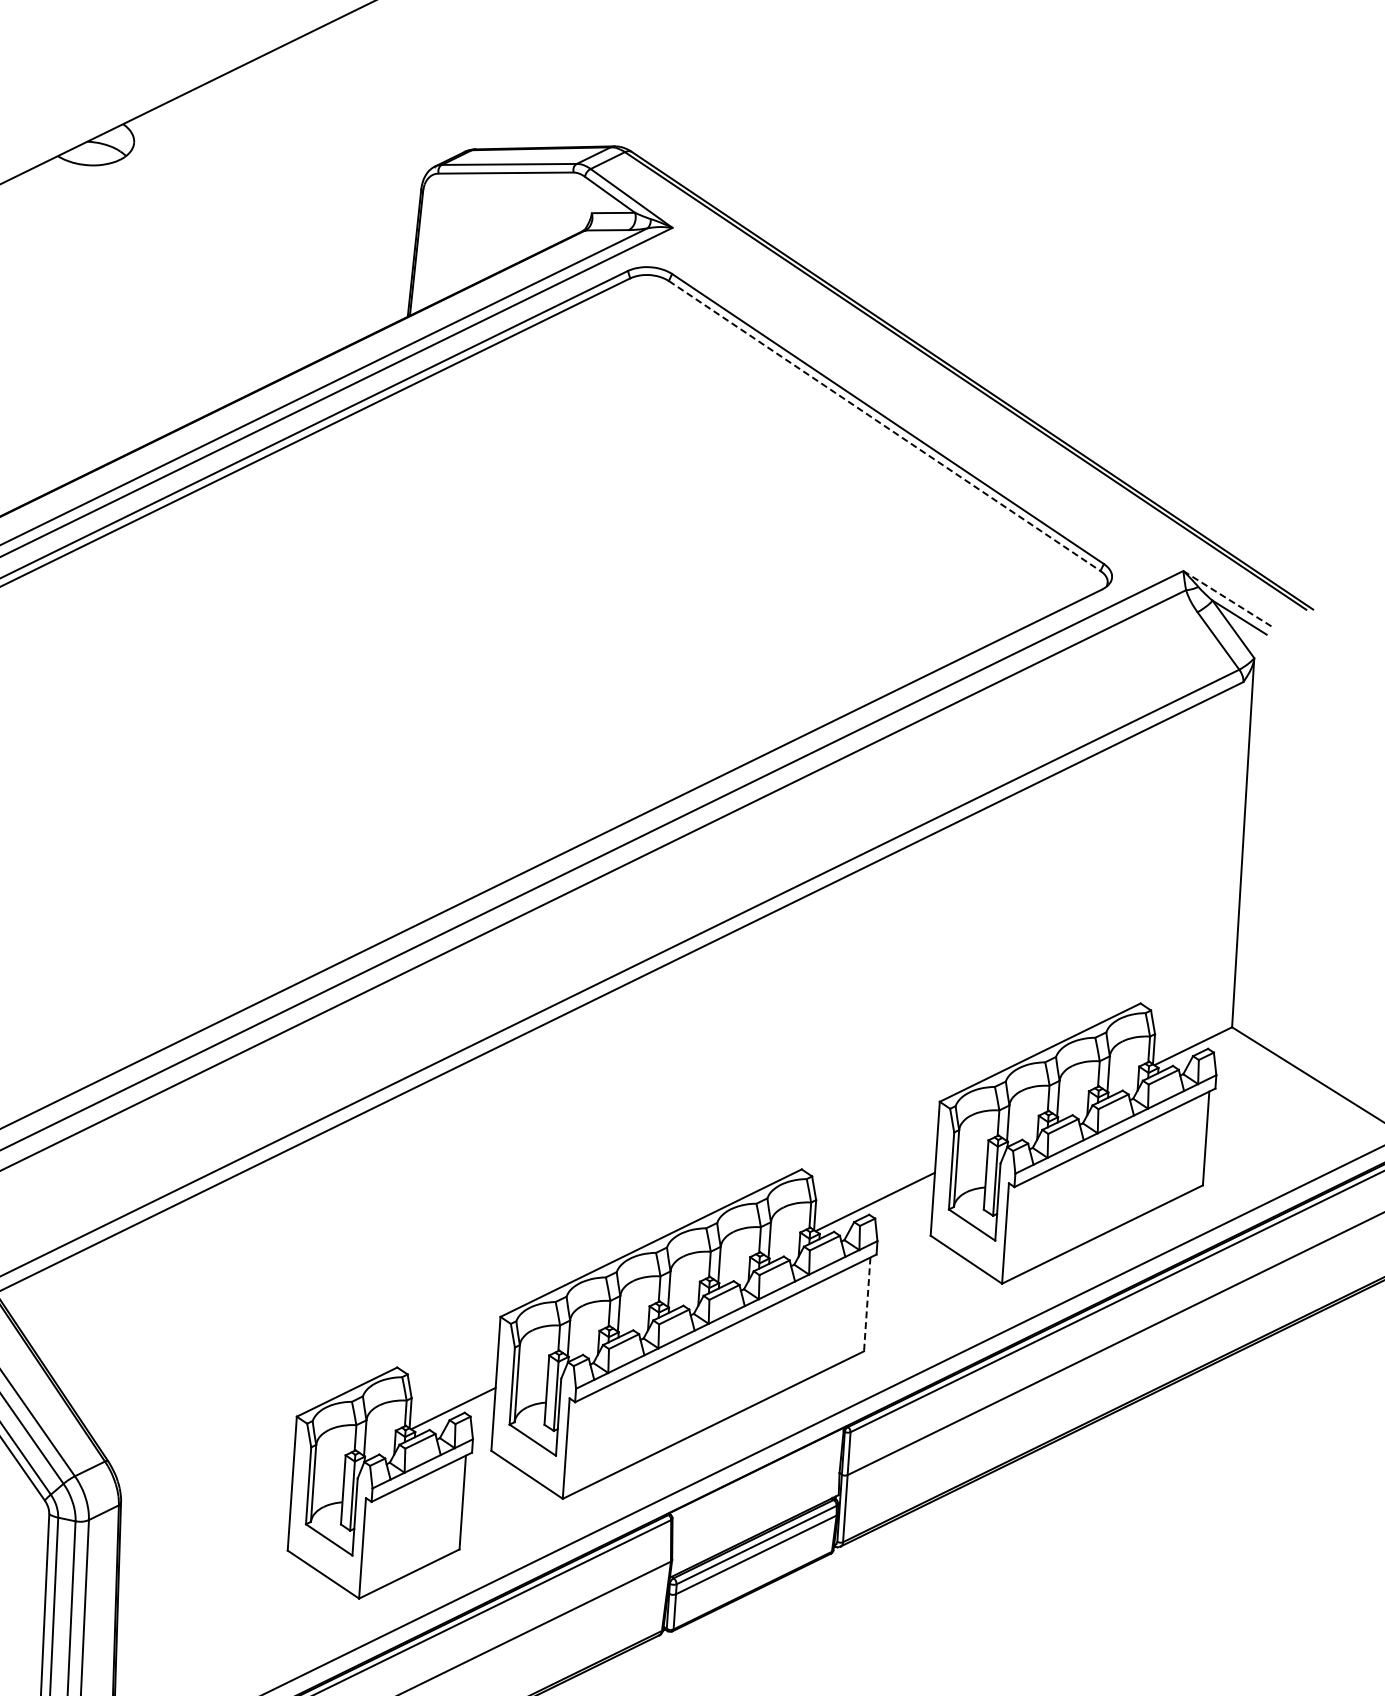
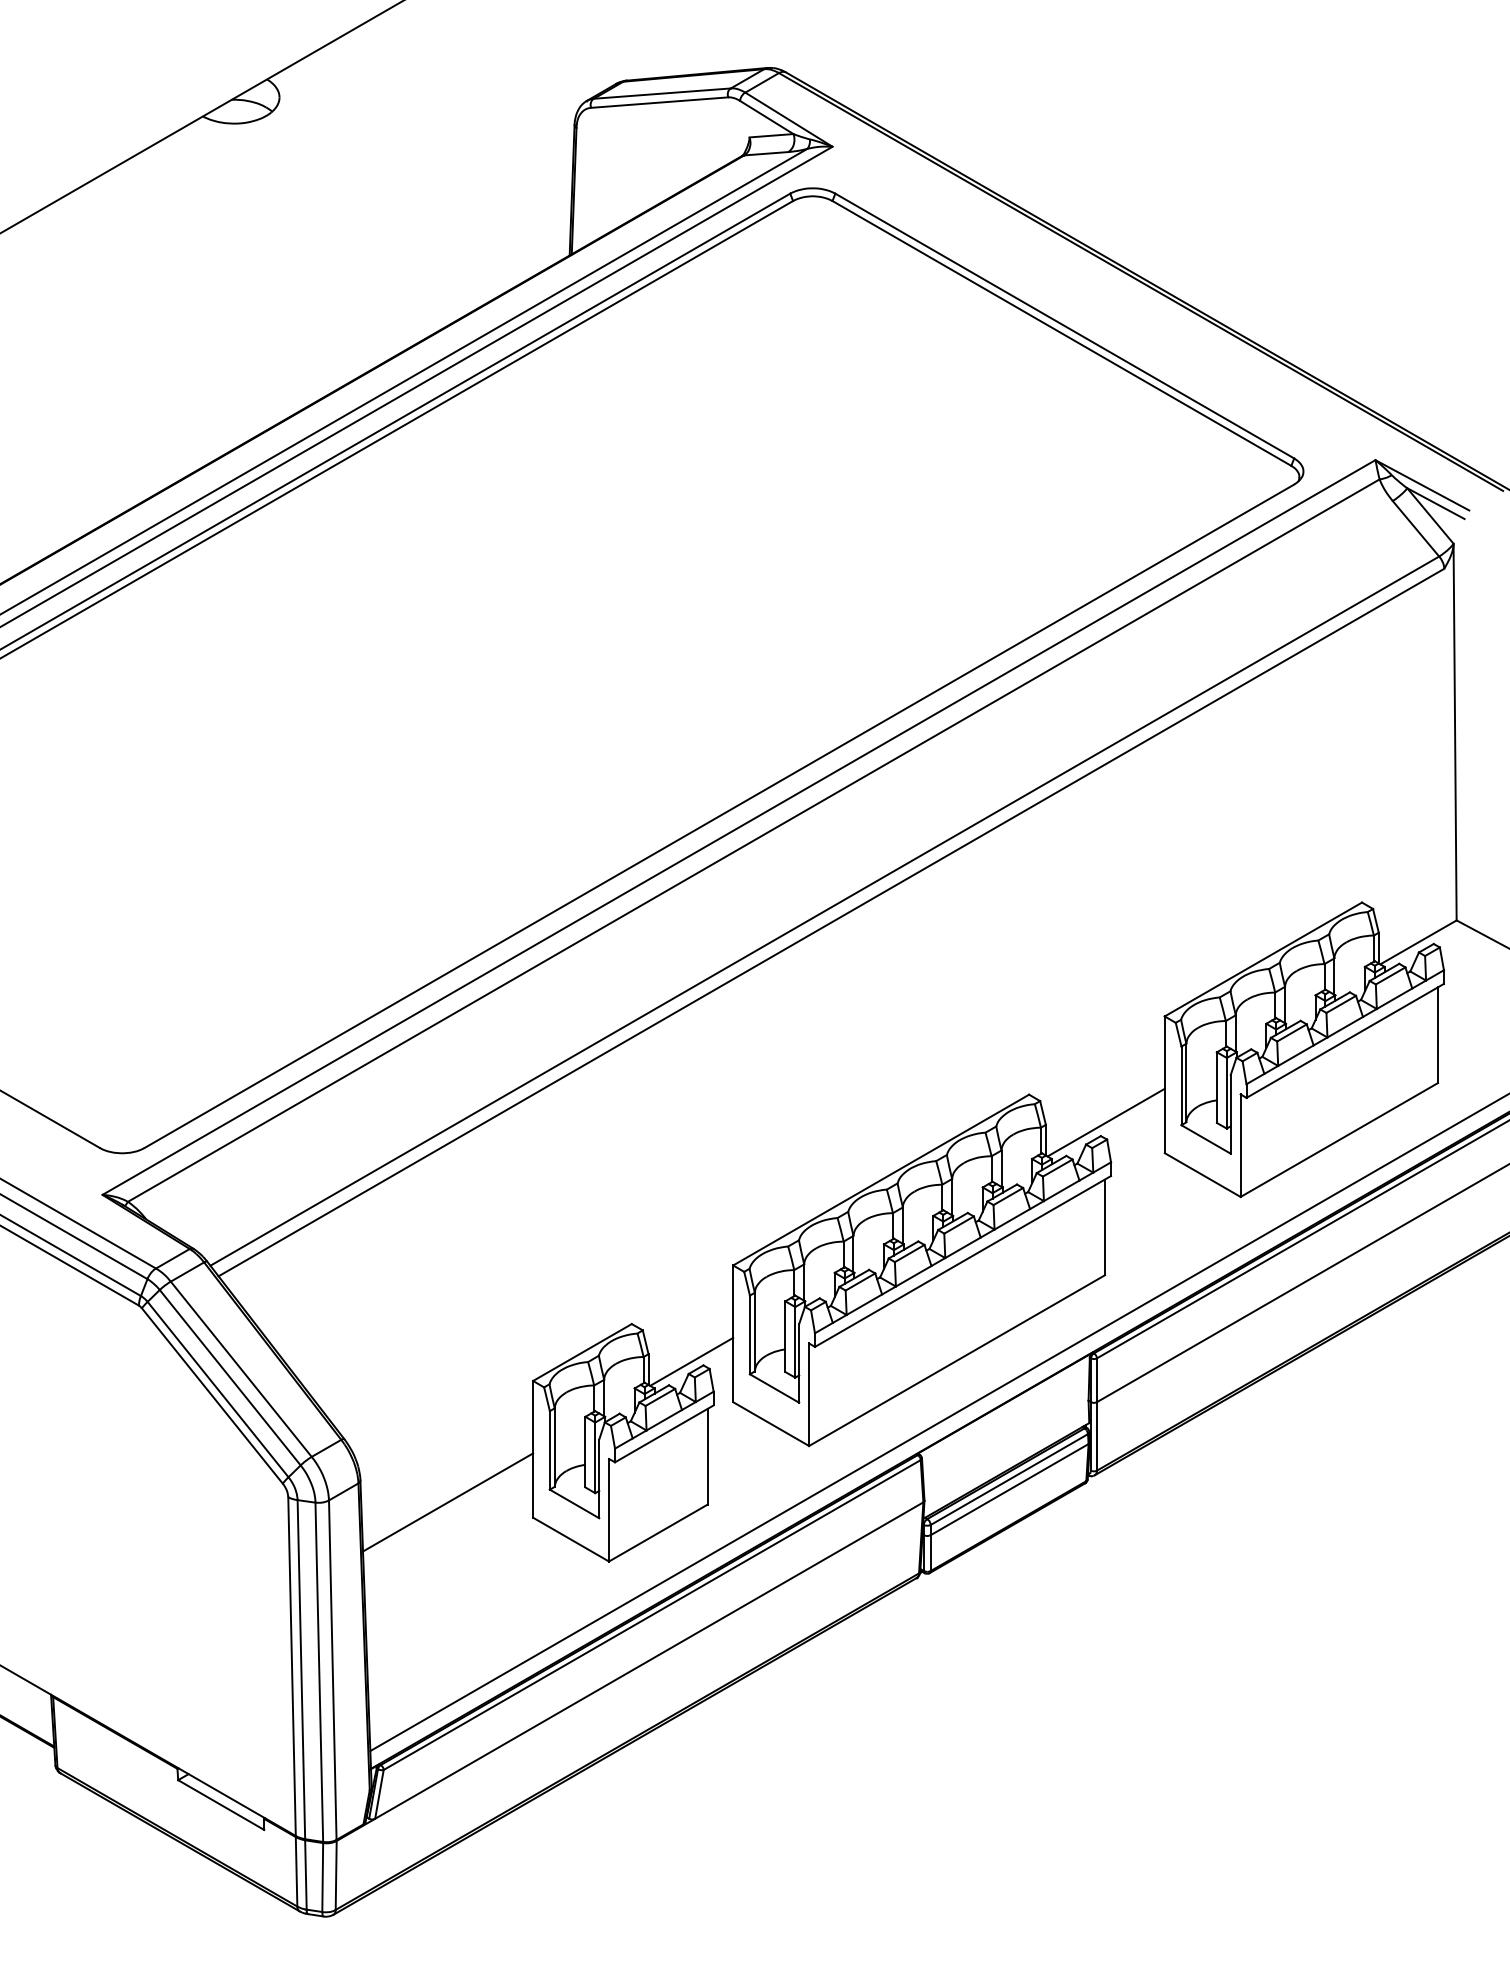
line: (884, 426) -> (1061, 333), dashed -> solid
line: (1227, 599) -> (1422, 485), dashed -> solid
line: (867, 1304) -> (1105, 1227), dashed -> solid
line: (205, 1530) -> (448, 1502), added

